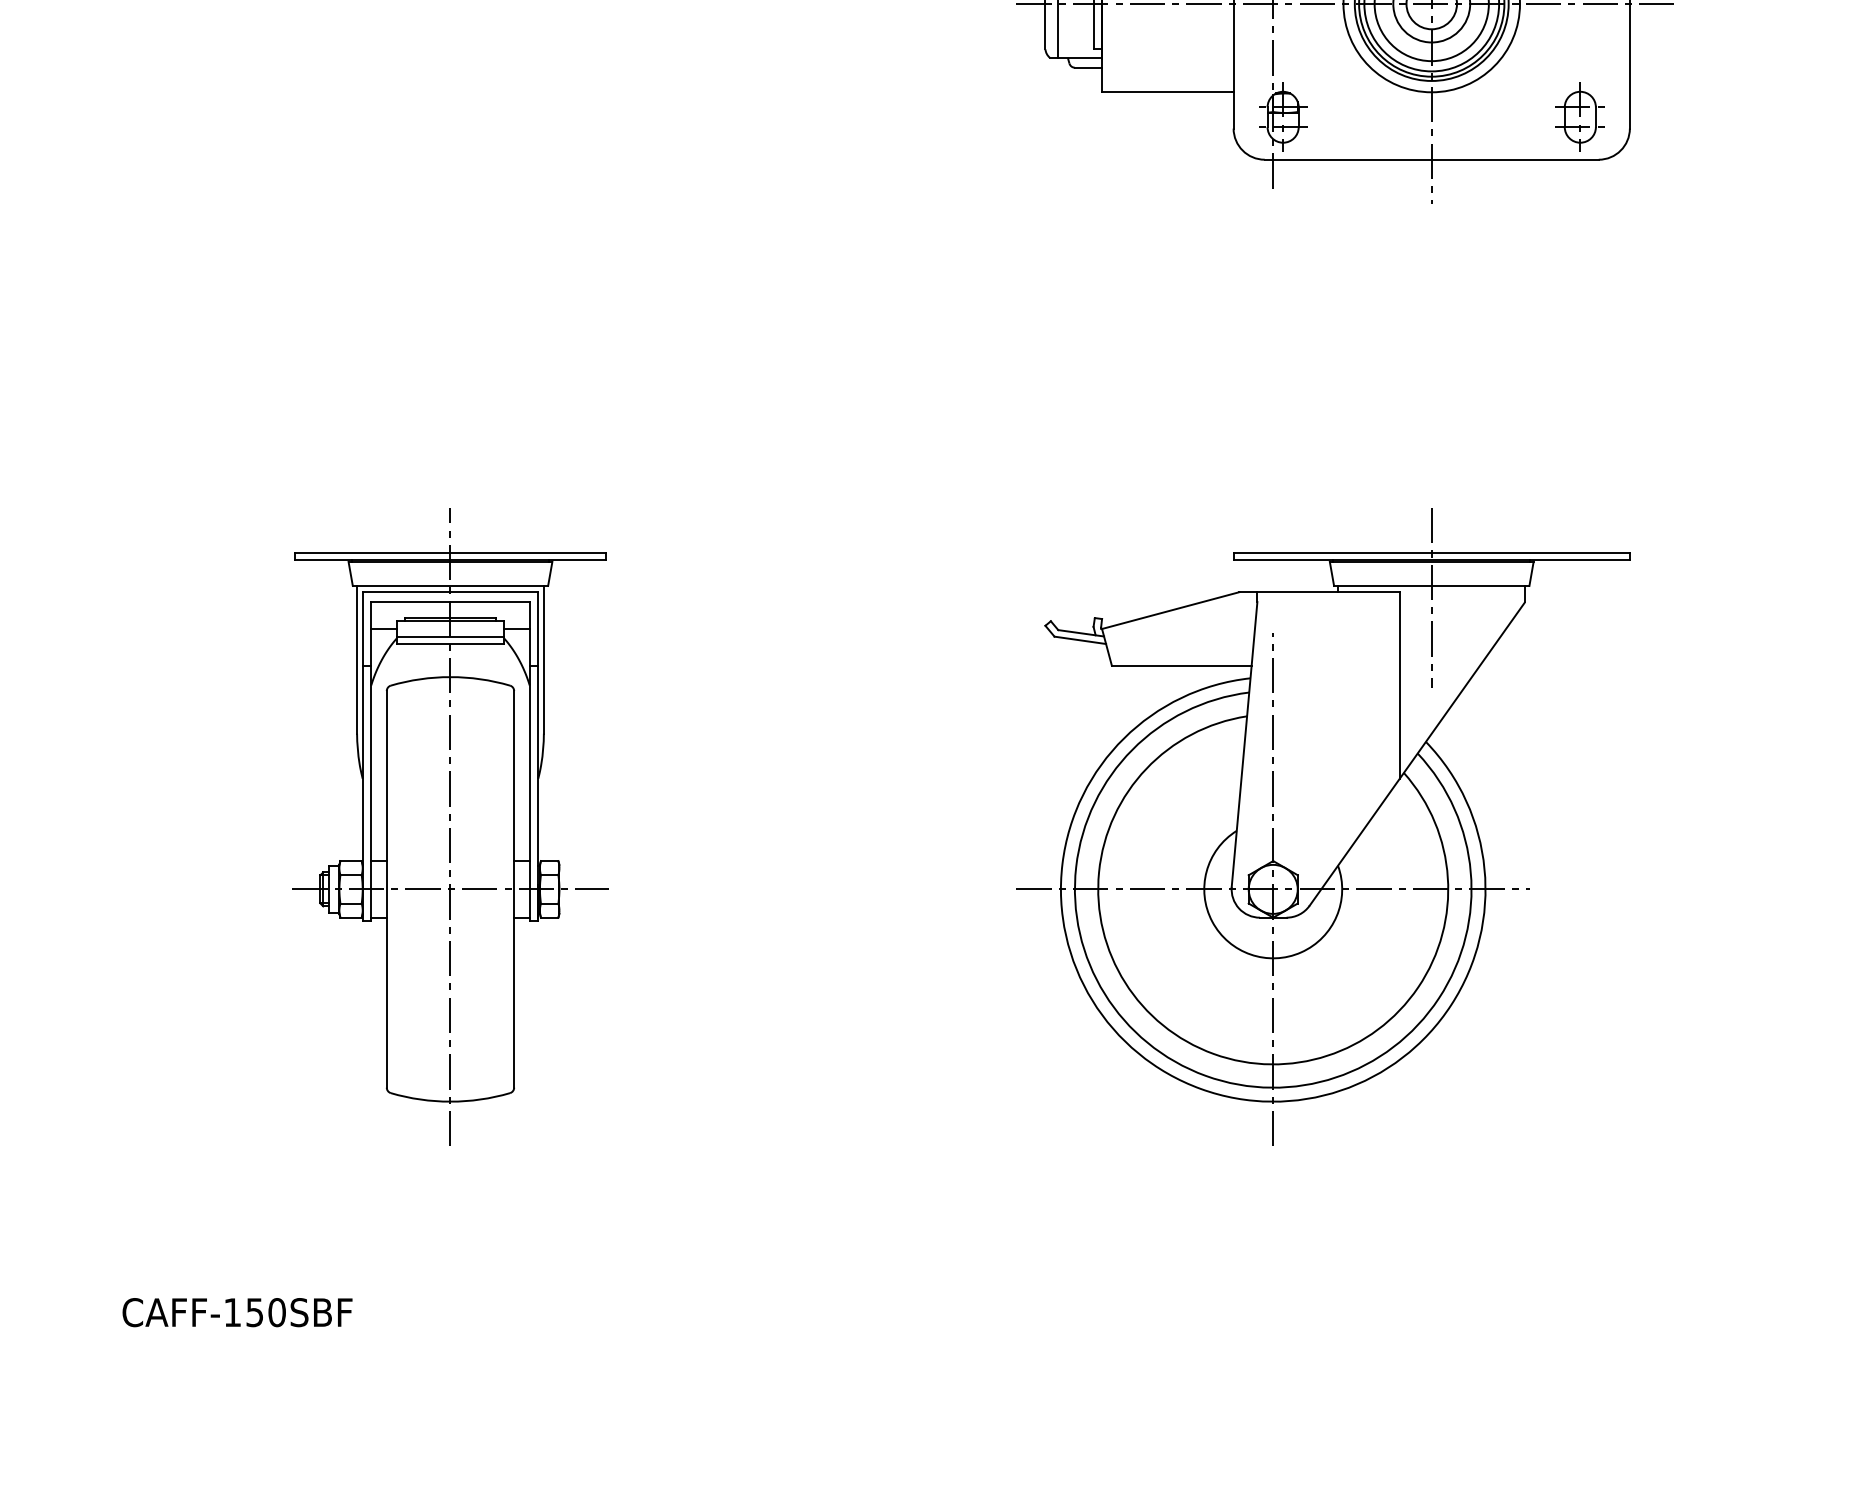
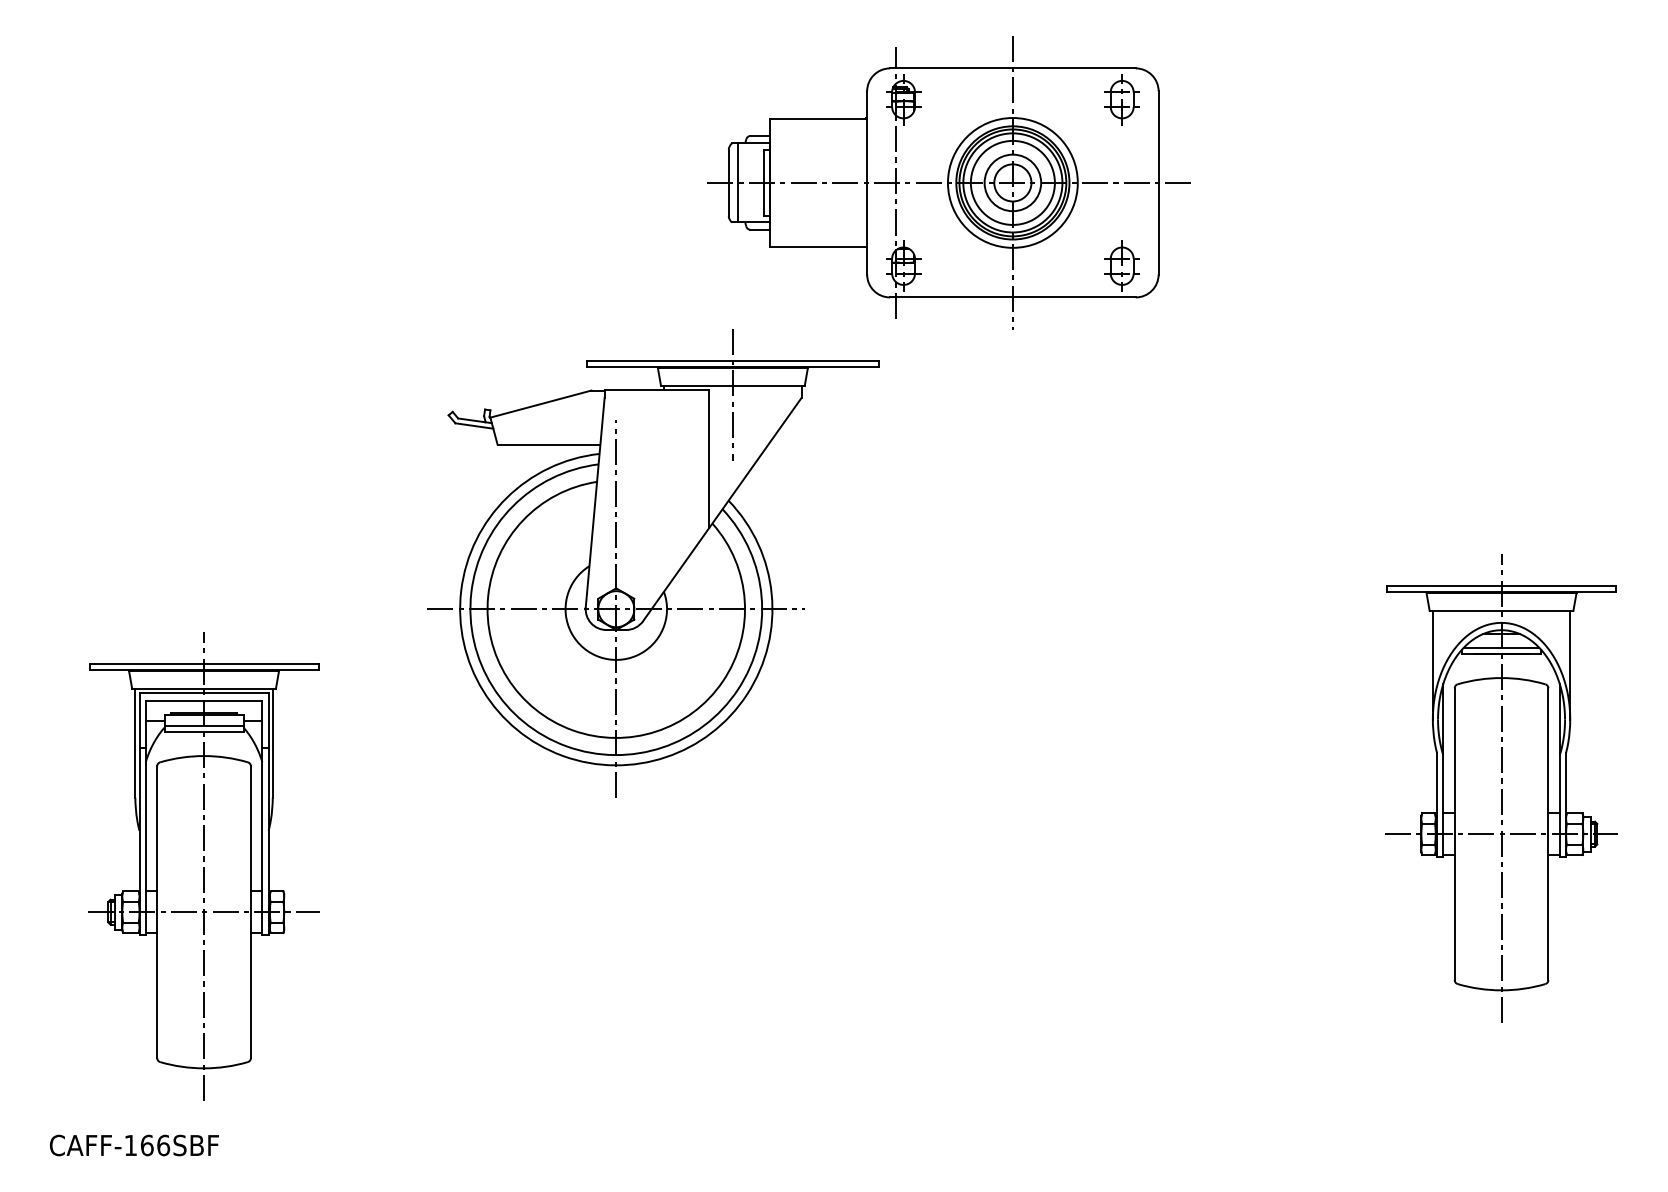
part: (449, 827) -> (203, 866), moved
part: (1323, 827) -> (653, 563), moved
text: (266, 1312) -> (155, 1145), CAFF-150SBF -> CAFF-166SBF

